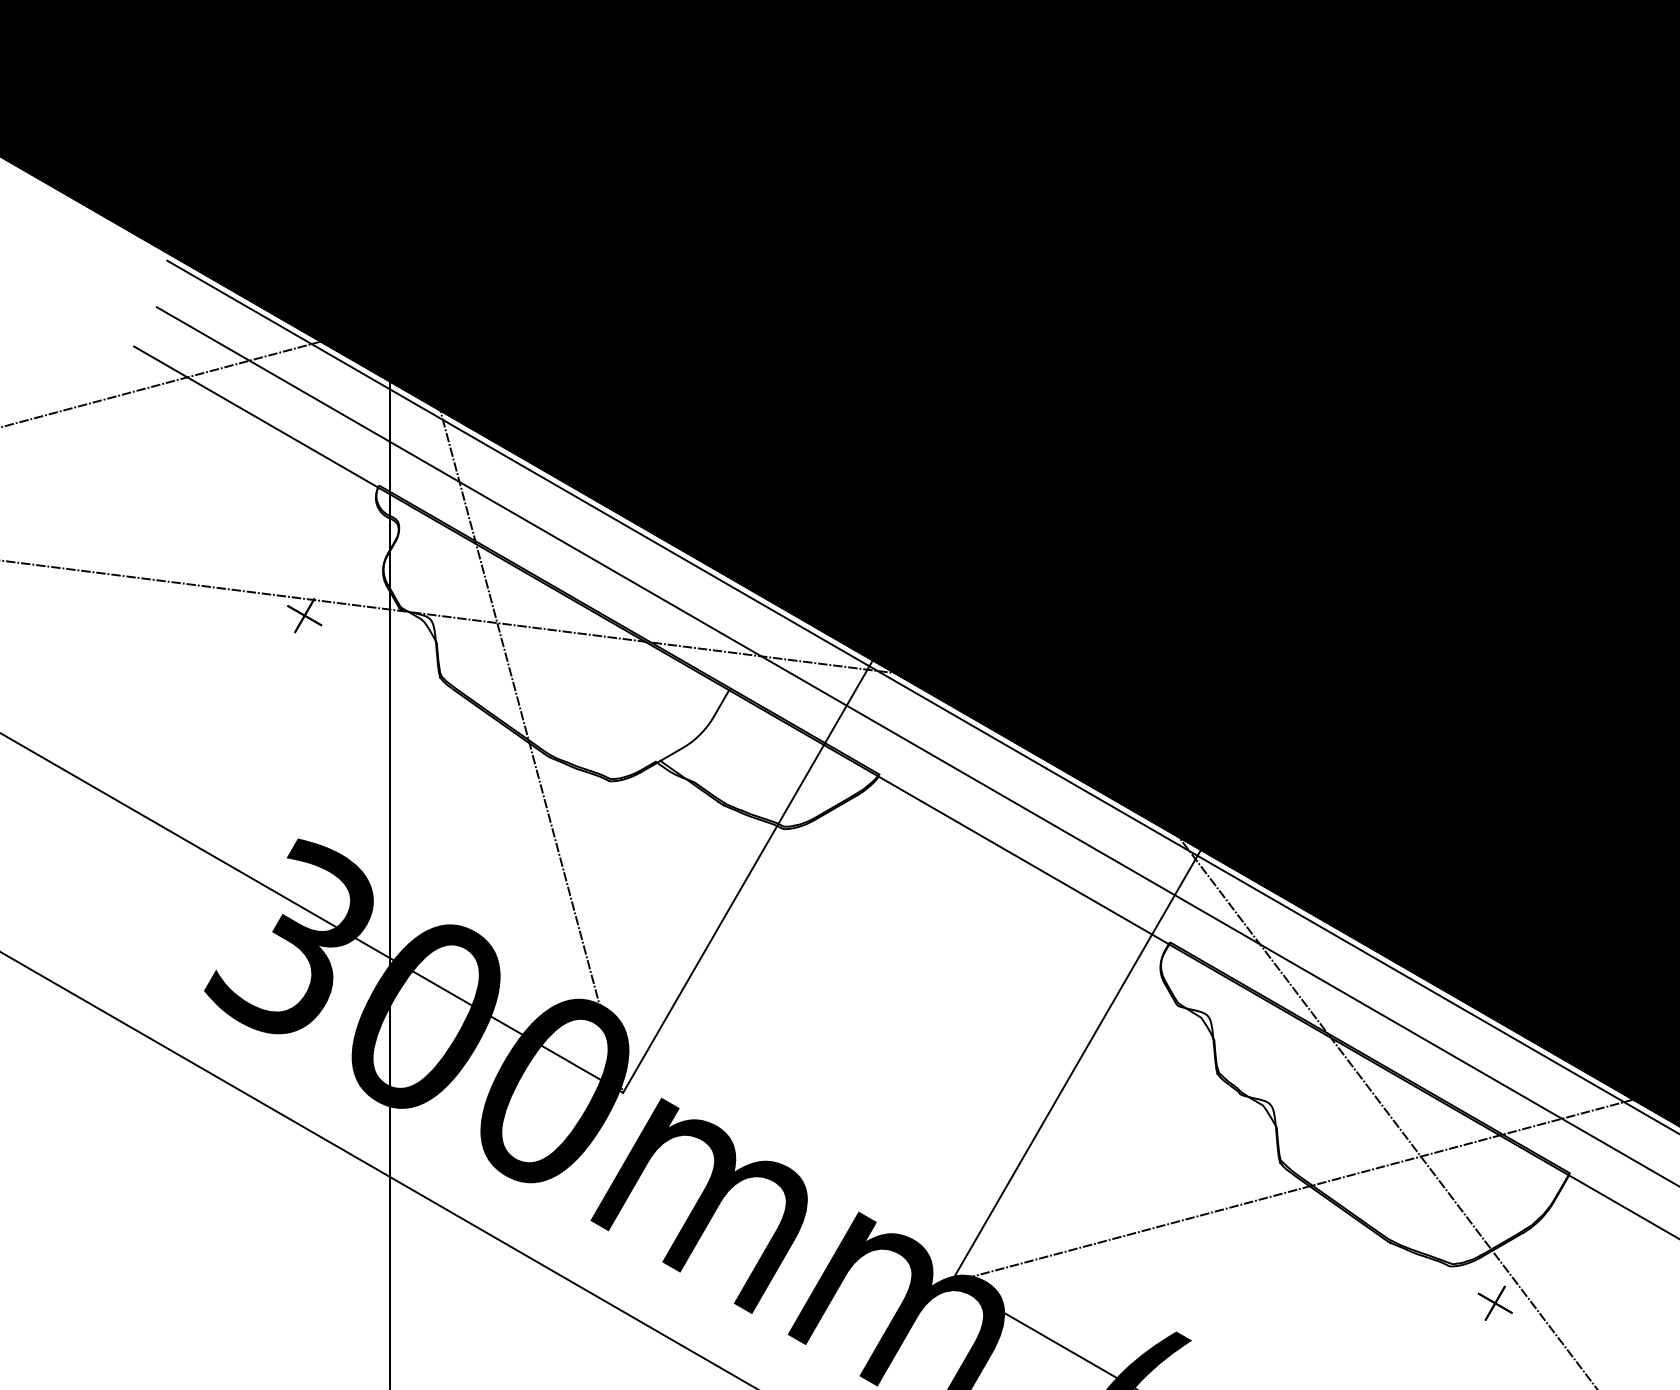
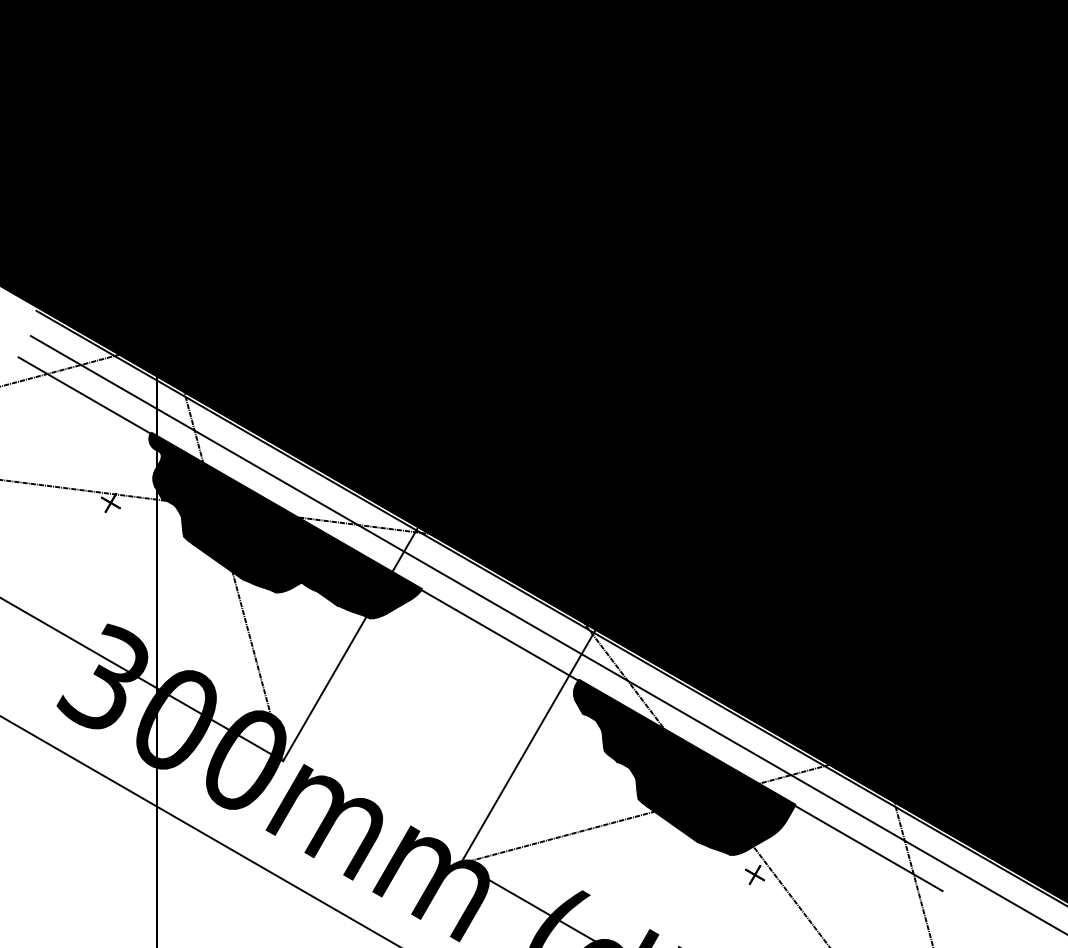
fill: (627, 655) -> (285, 524), added
fill: (1364, 1102) -> (684, 766), added

